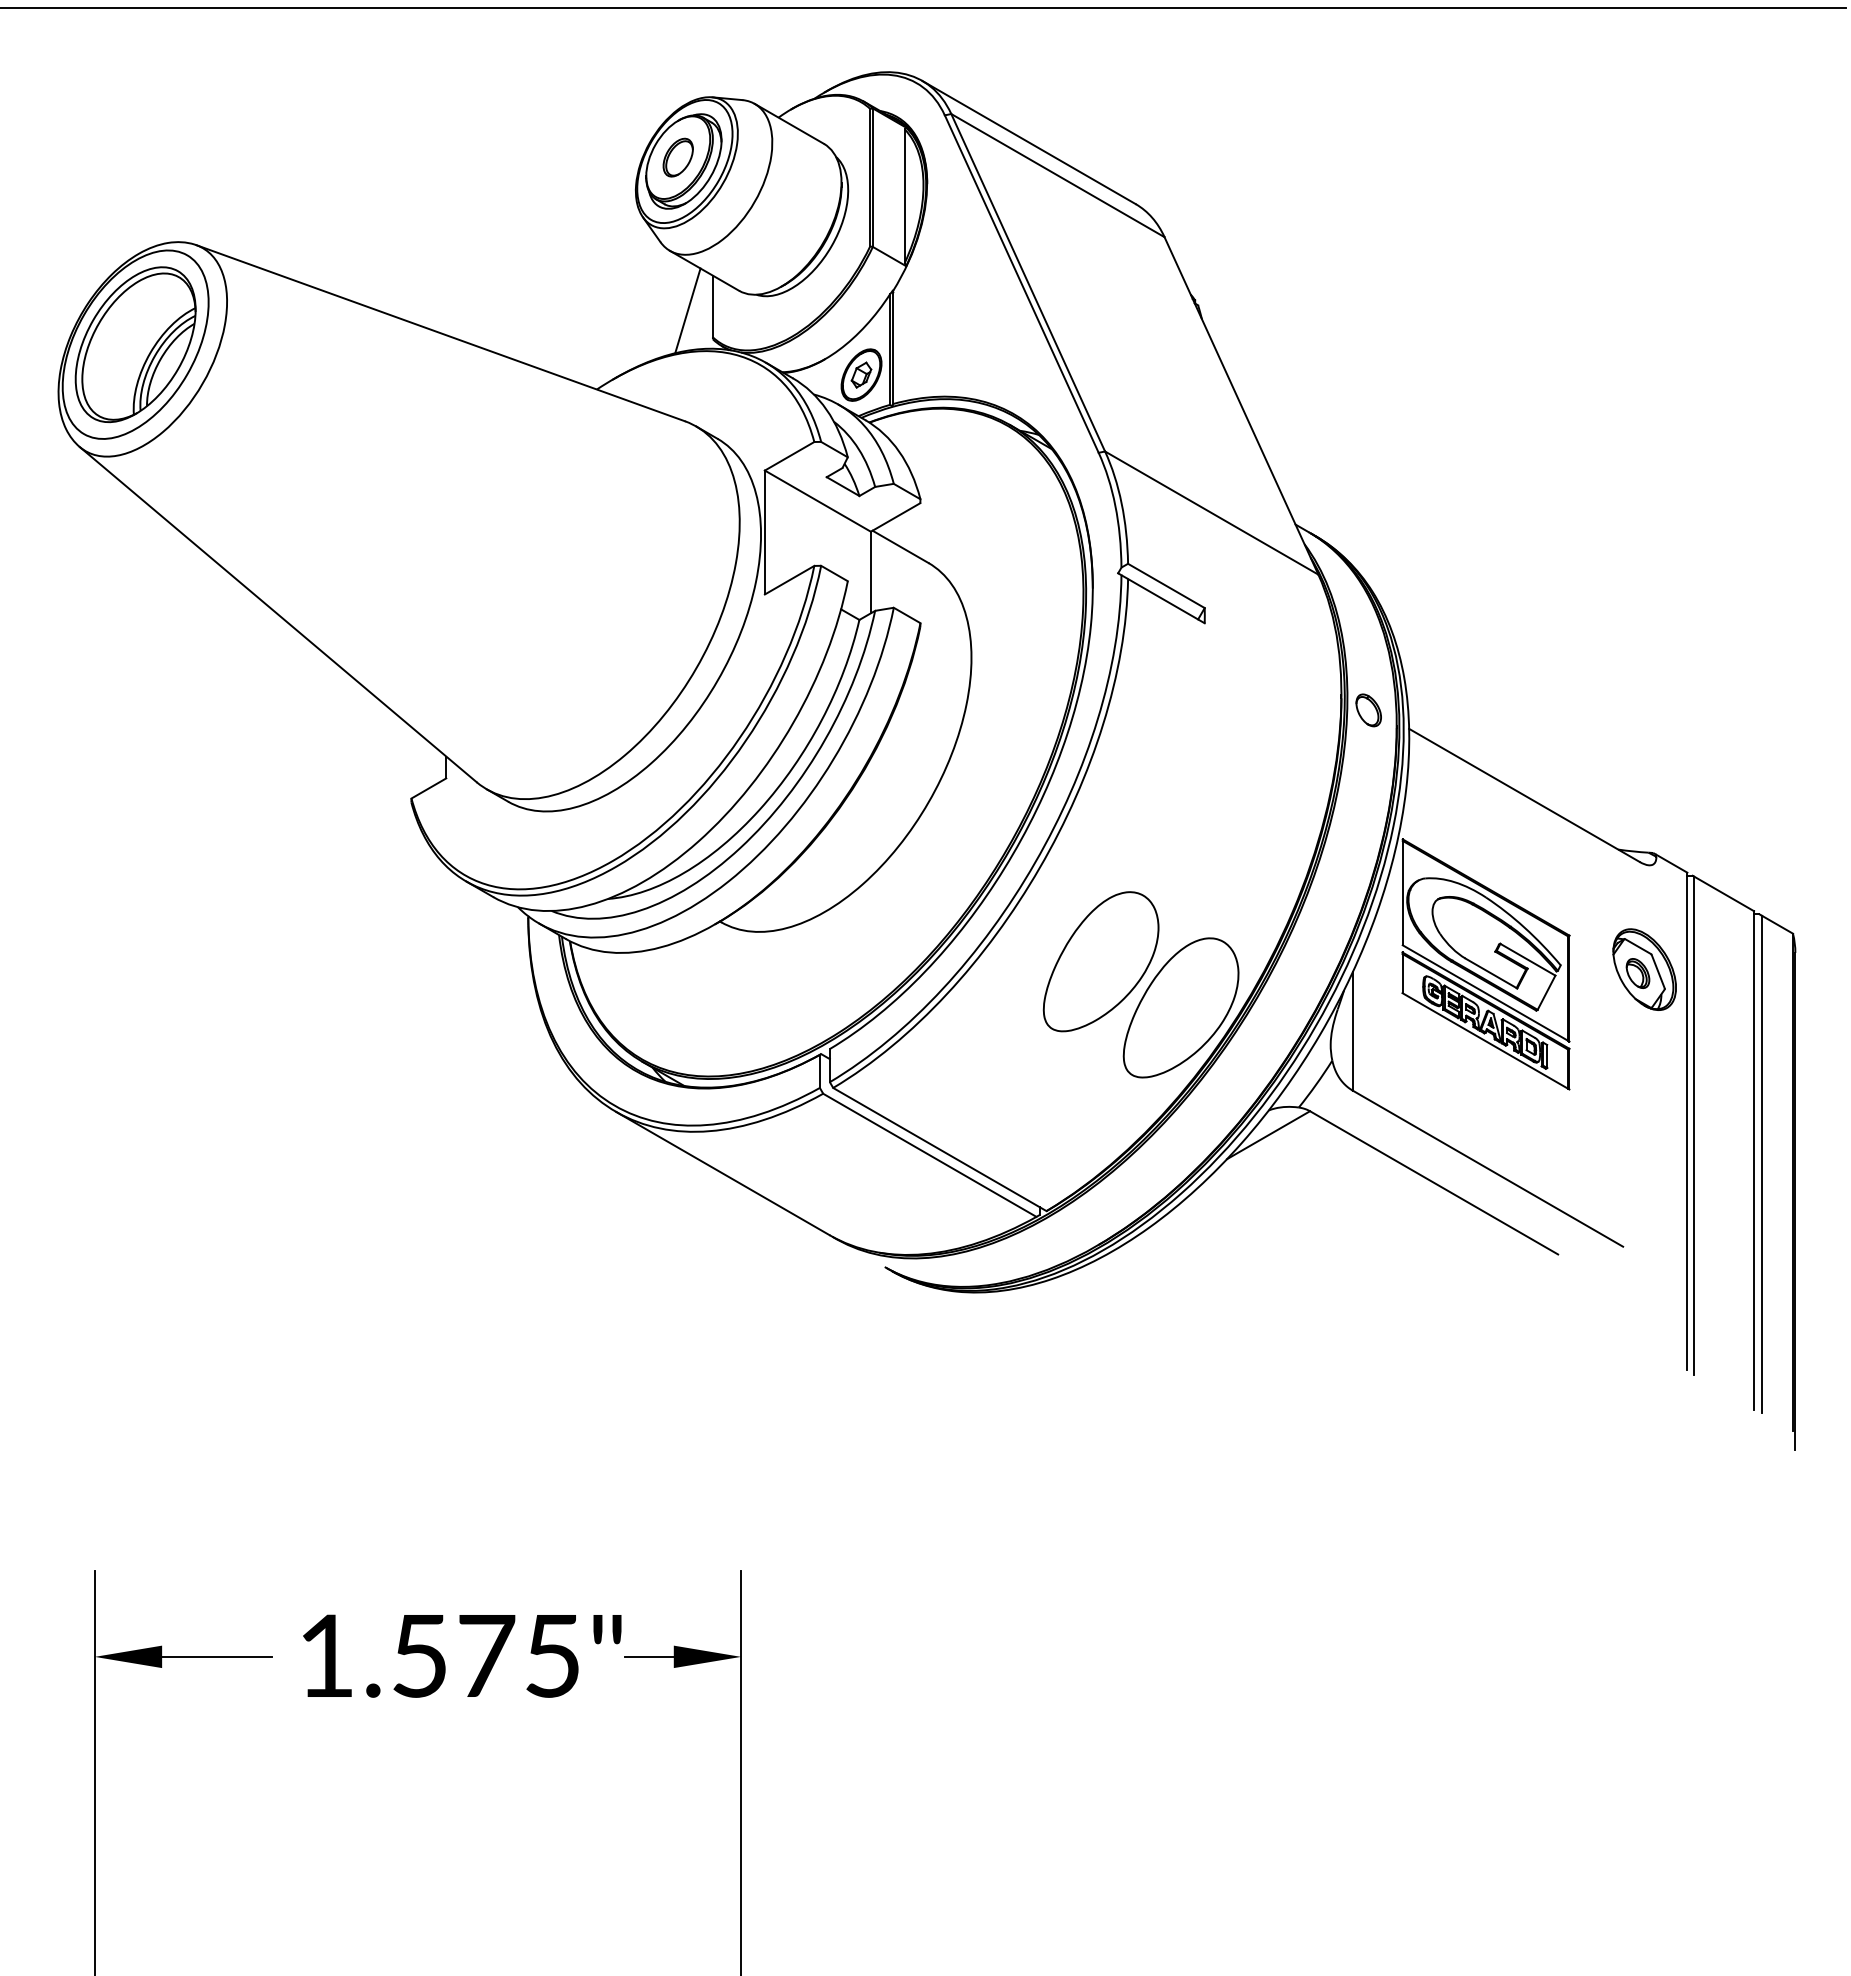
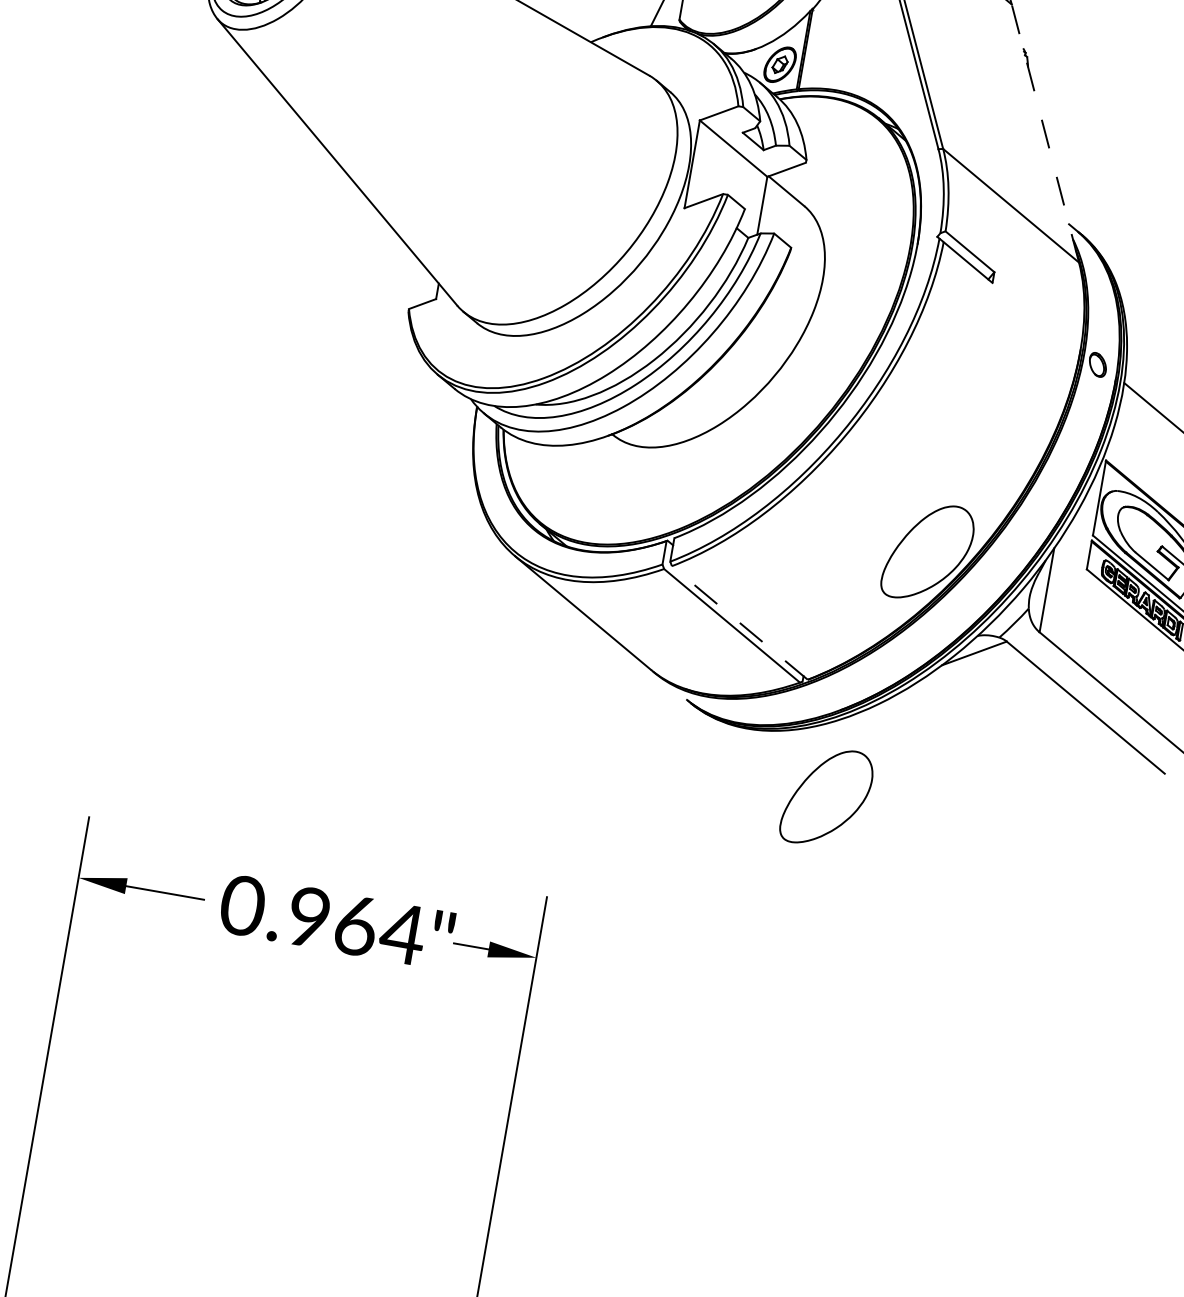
line: (1241, 405) -> (1045, 133), solid -> dashed
part: (1100, 961) -> (826, 797), moved
line: (939, 1149) -> (739, 622), solid -> dashed
text: (439, 1655) -> (322, 919), 1.575" -> 0.964"

